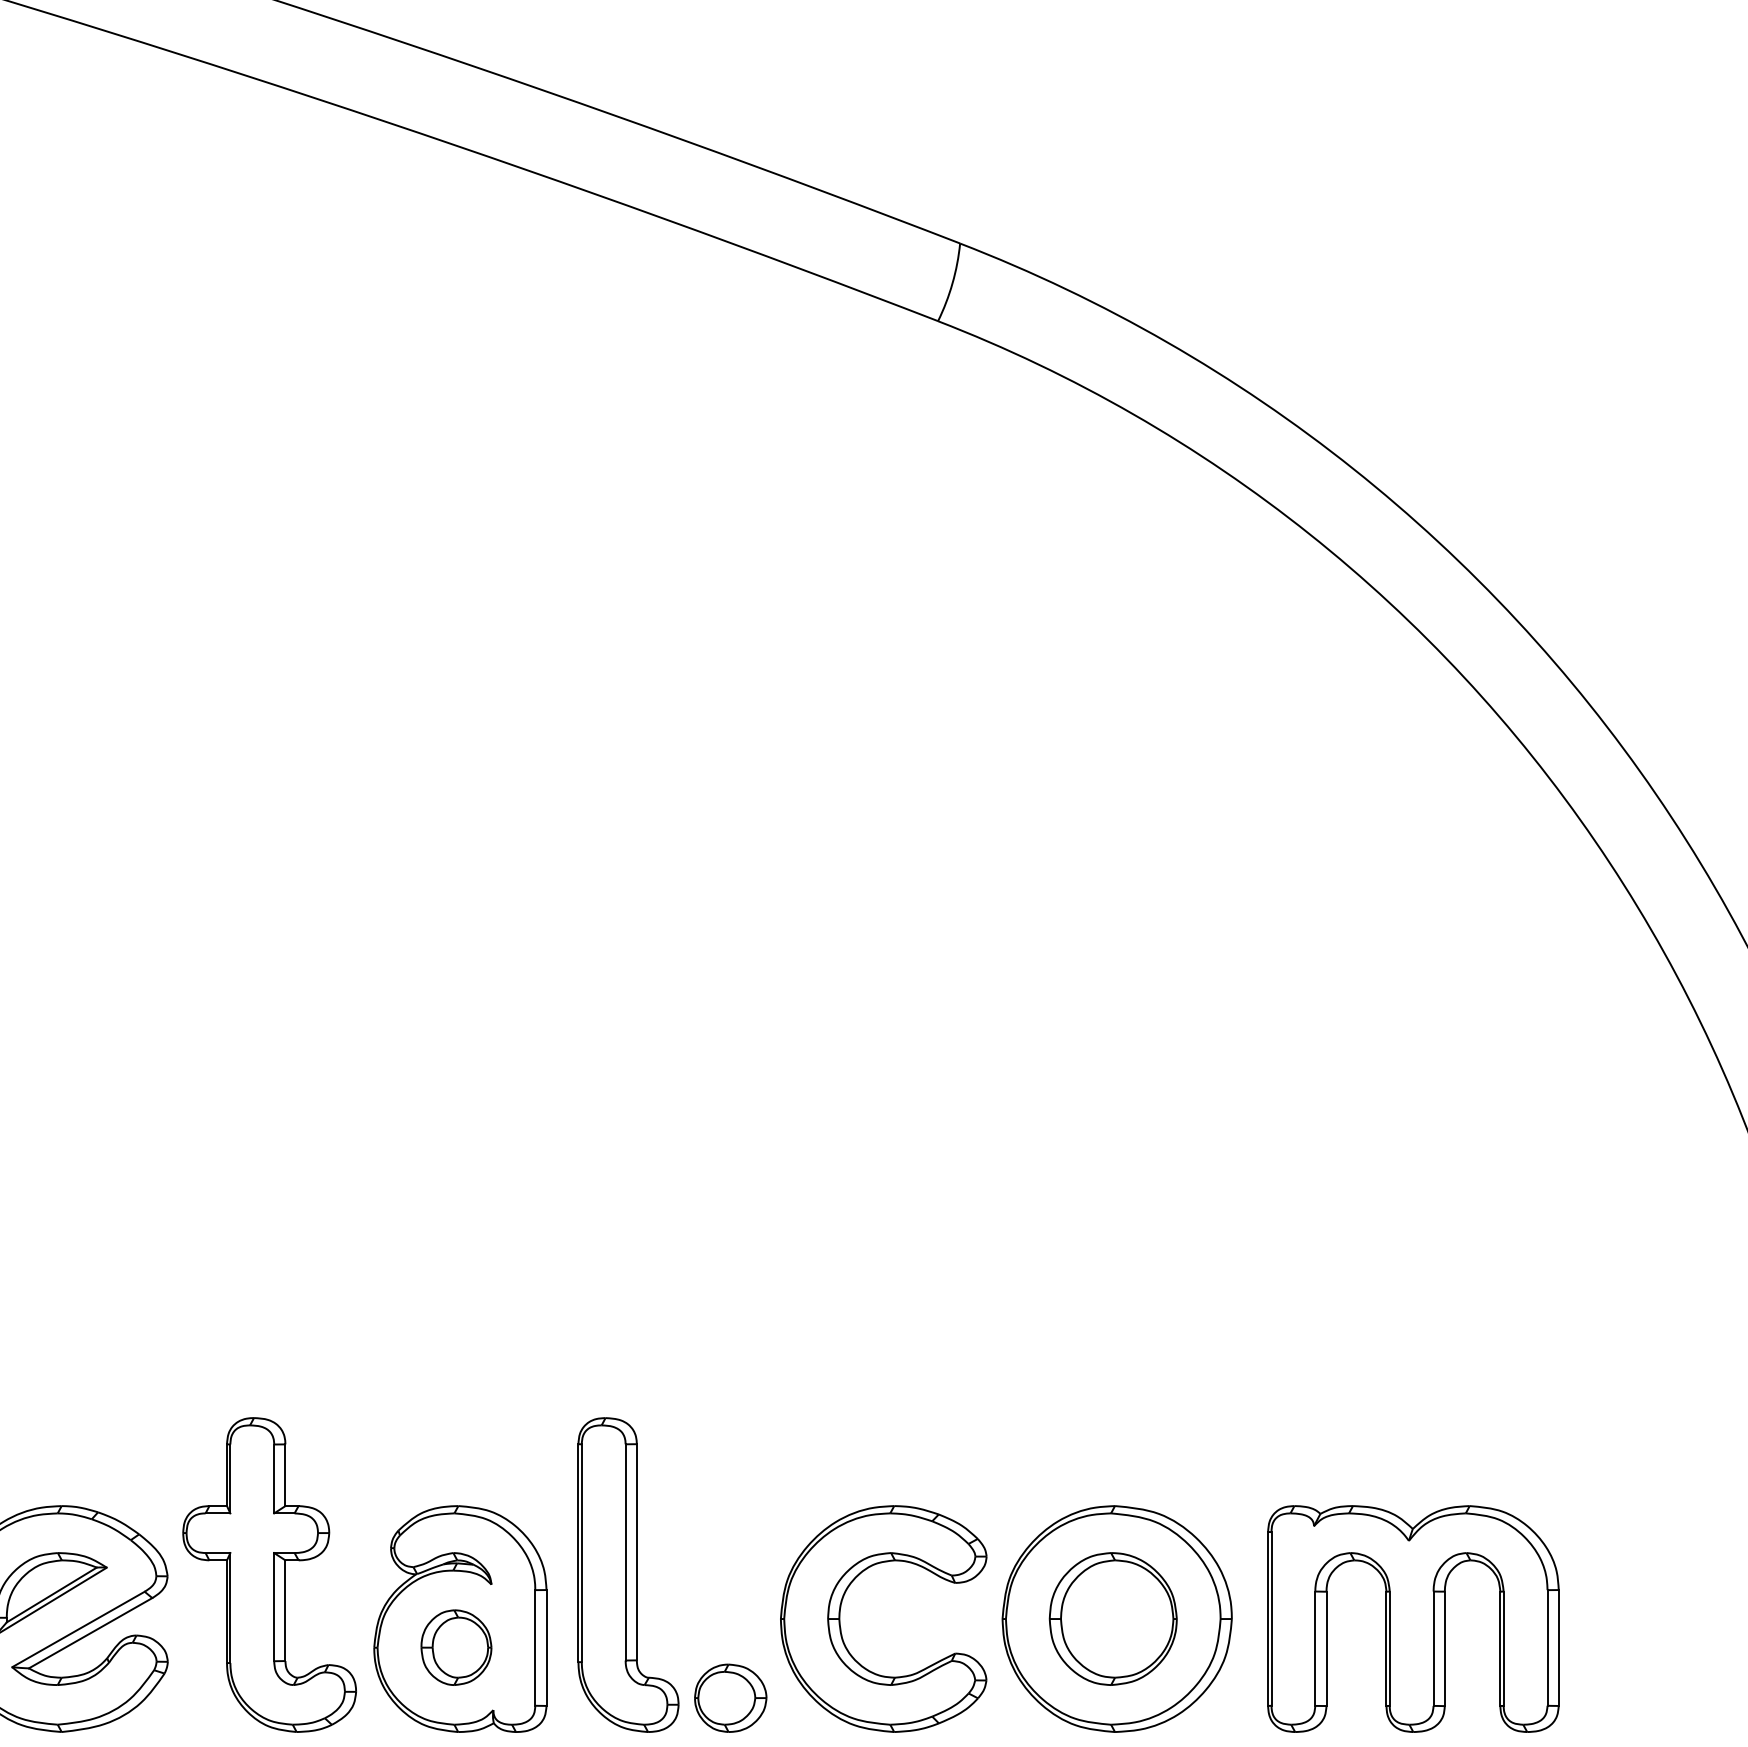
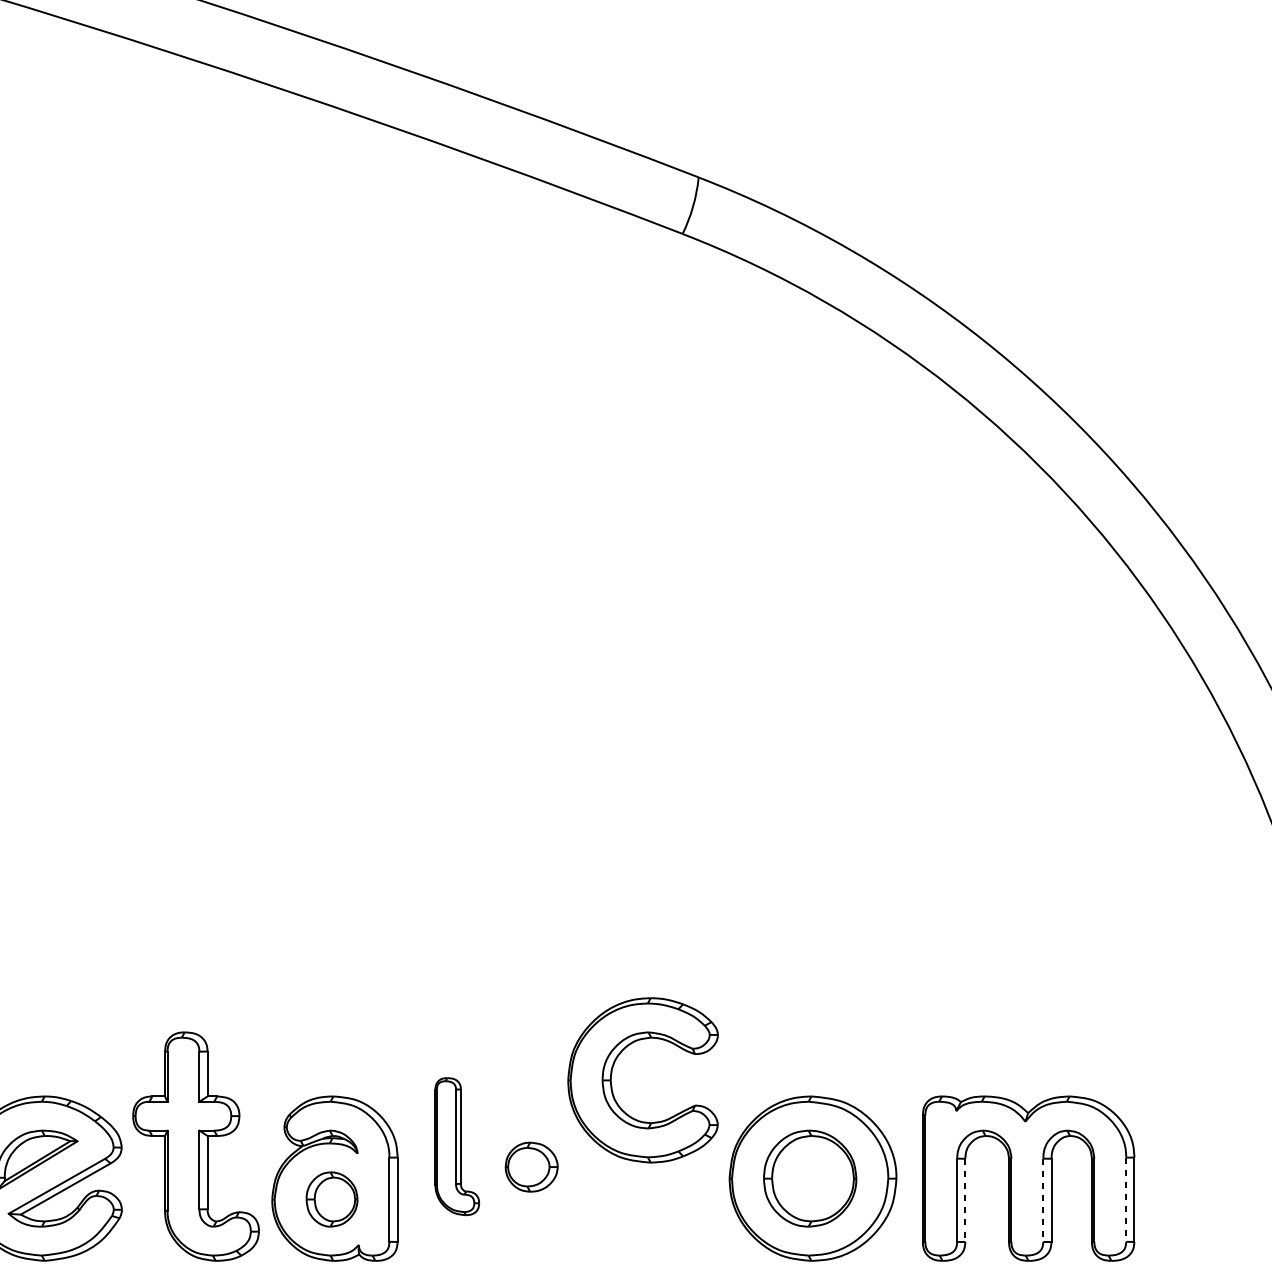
part: (628, 1574) -> (457, 1146), size x0.6
part: (841, 1627) -> (612, 1086), moved
line: (1547, 1647) -> (1126, 1199), solid -> dashed
line: (1326, 1649) -> (965, 1200), solid -> dashed
line: (1433, 1649) -> (1043, 1200), solid -> dashed
part: (730, 1697) -> (531, 1166), moved

